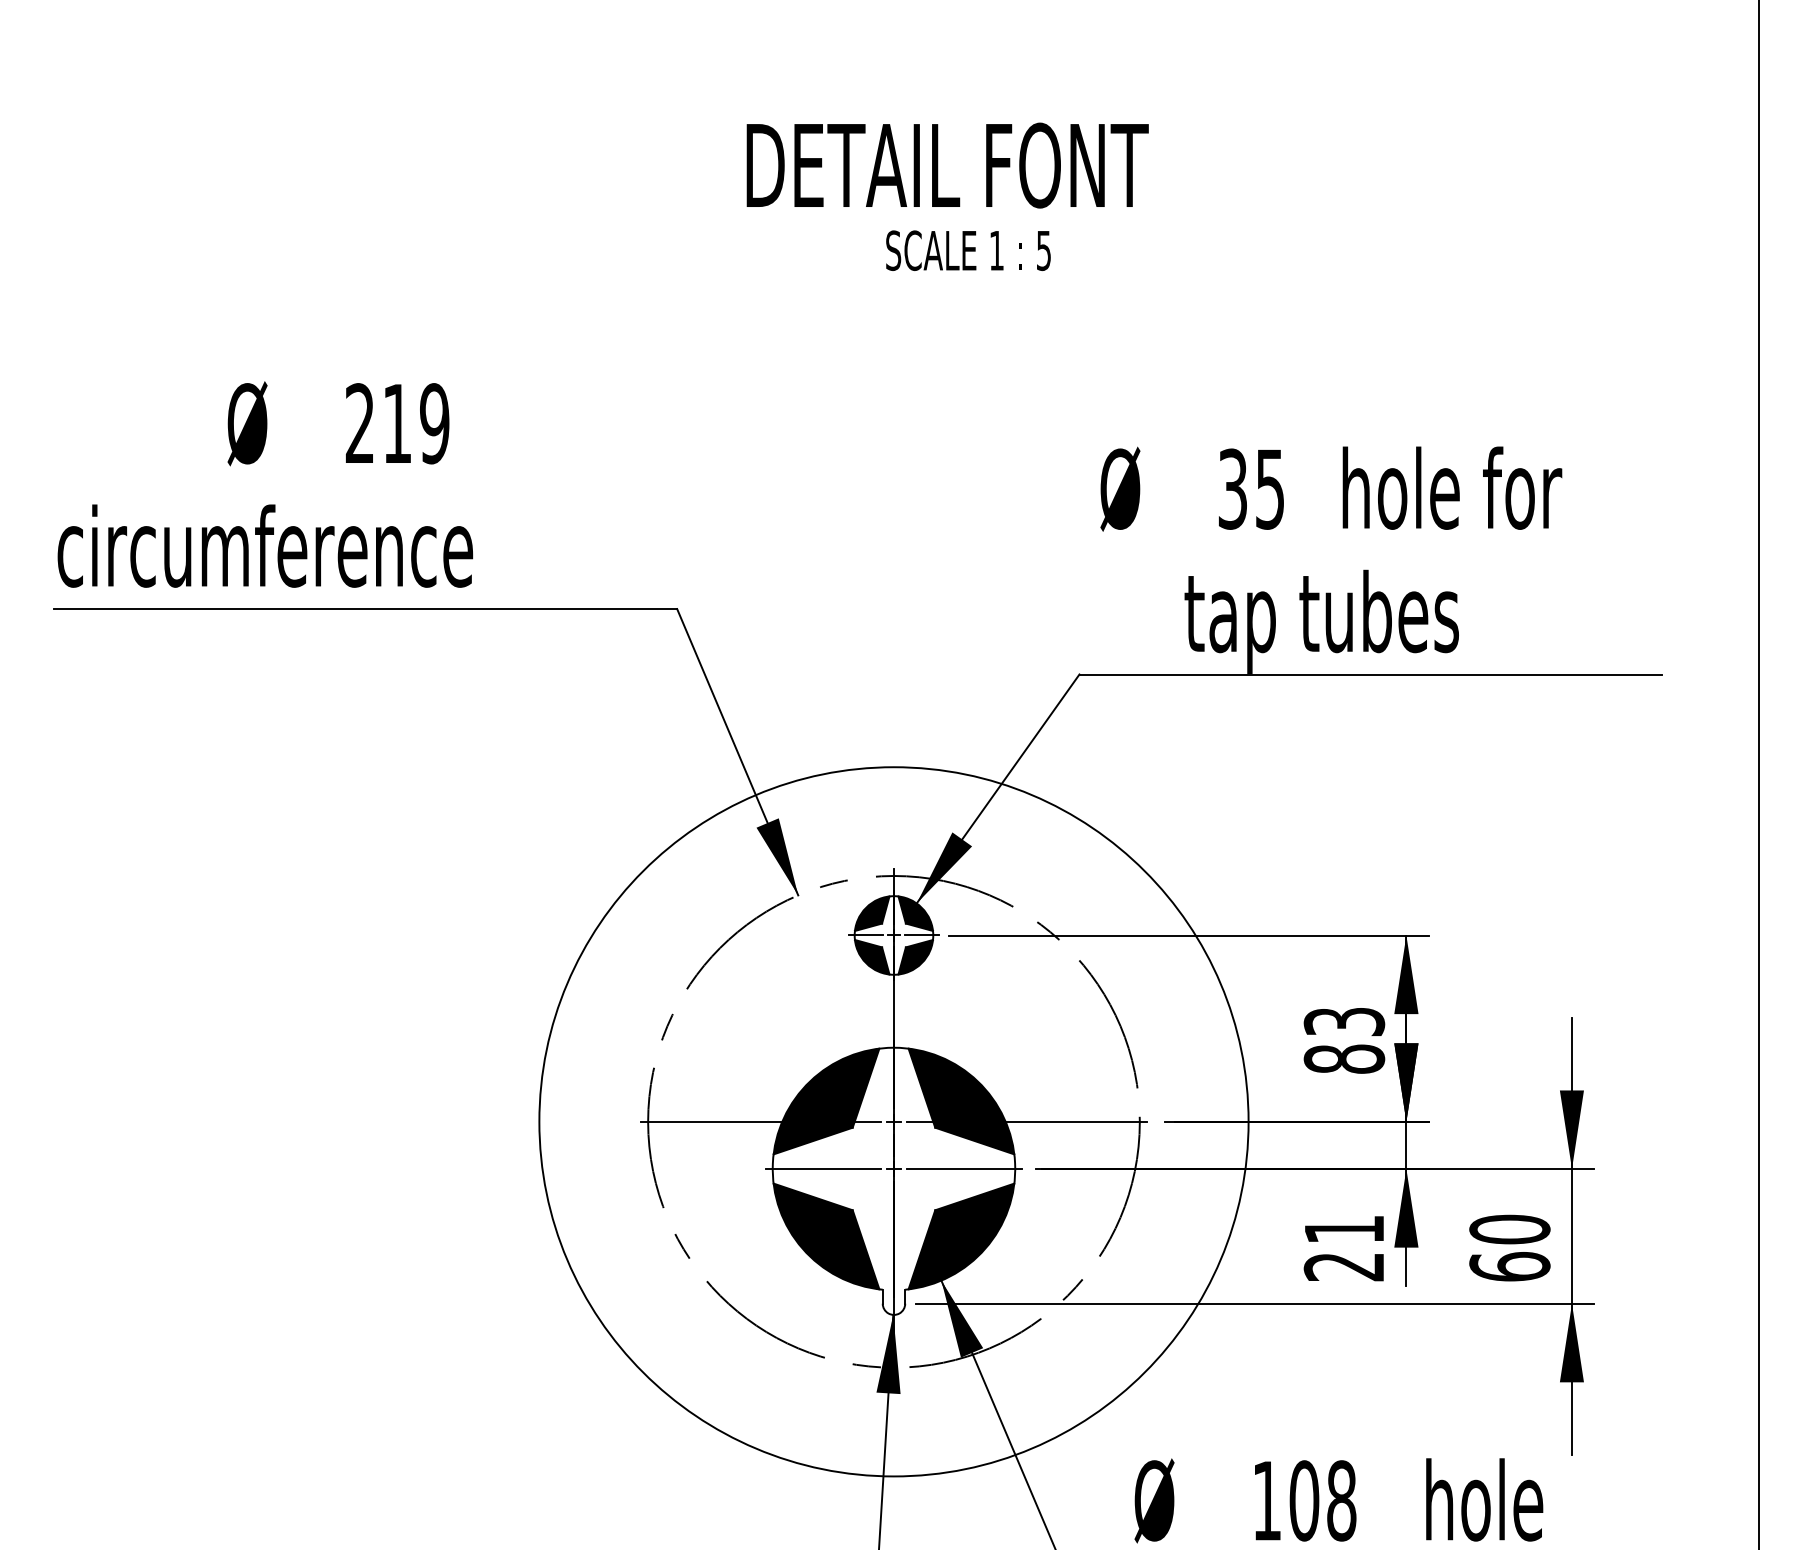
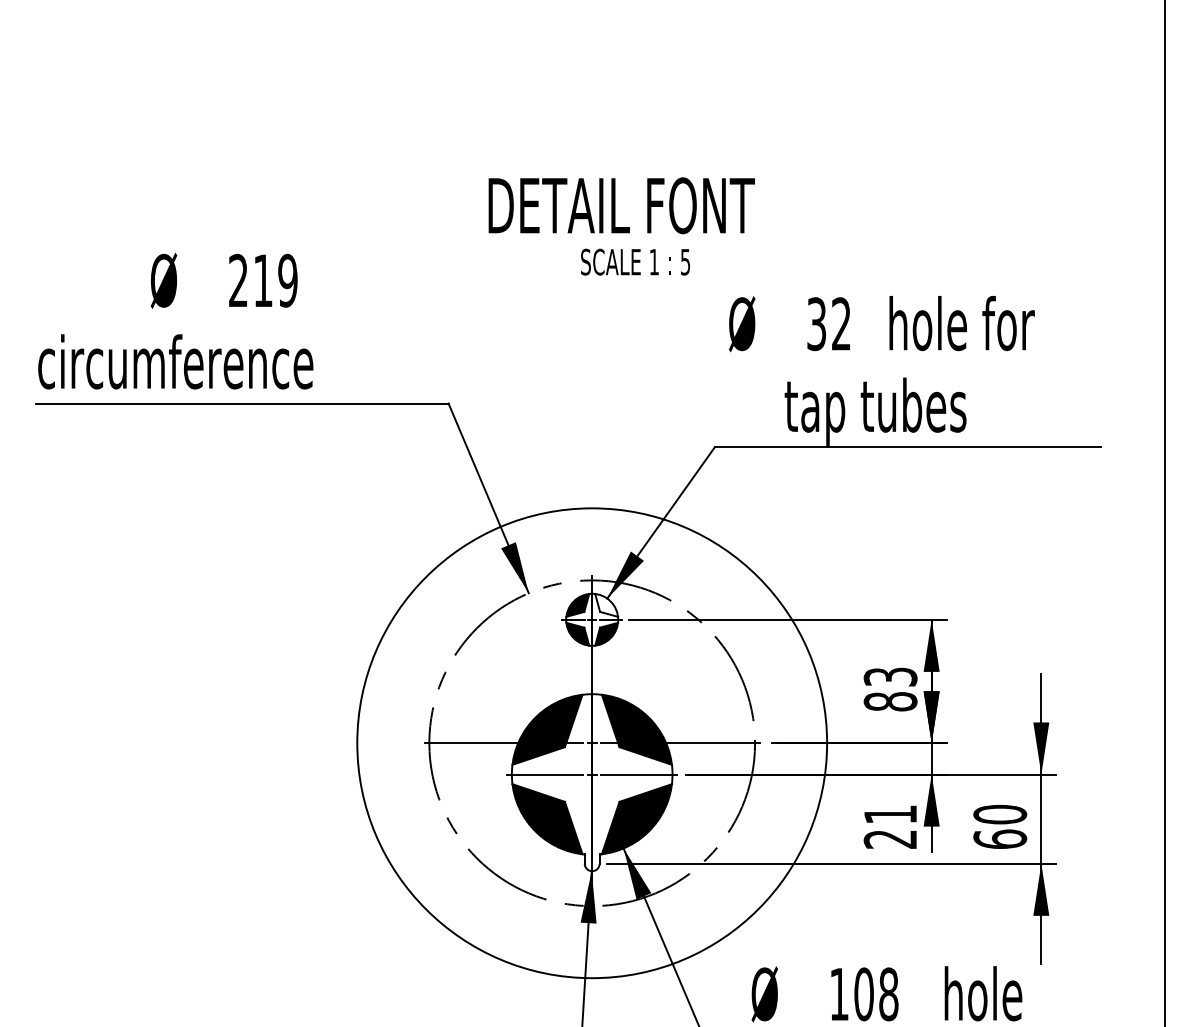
text: (947, 196) -> (621, 226), moved
text: (1270, 489) -> (841, 324), 35 -> 32
fill: (915, 912) -> (606, 604), removed

